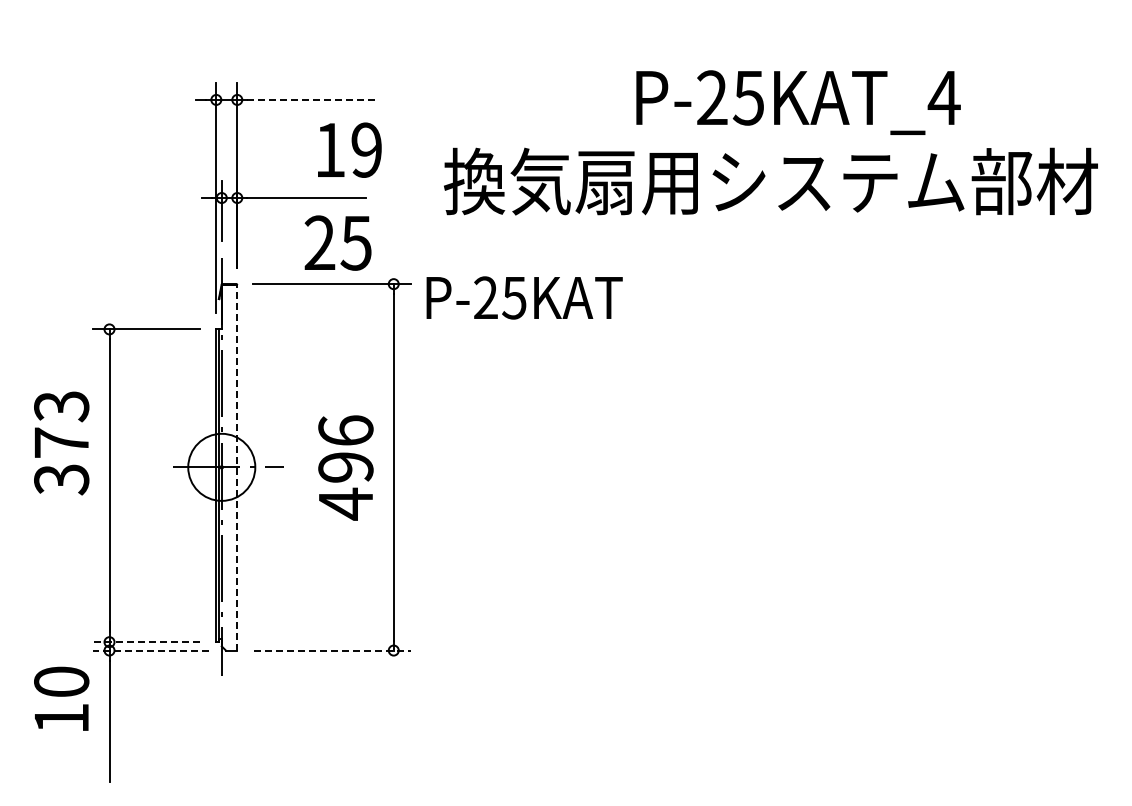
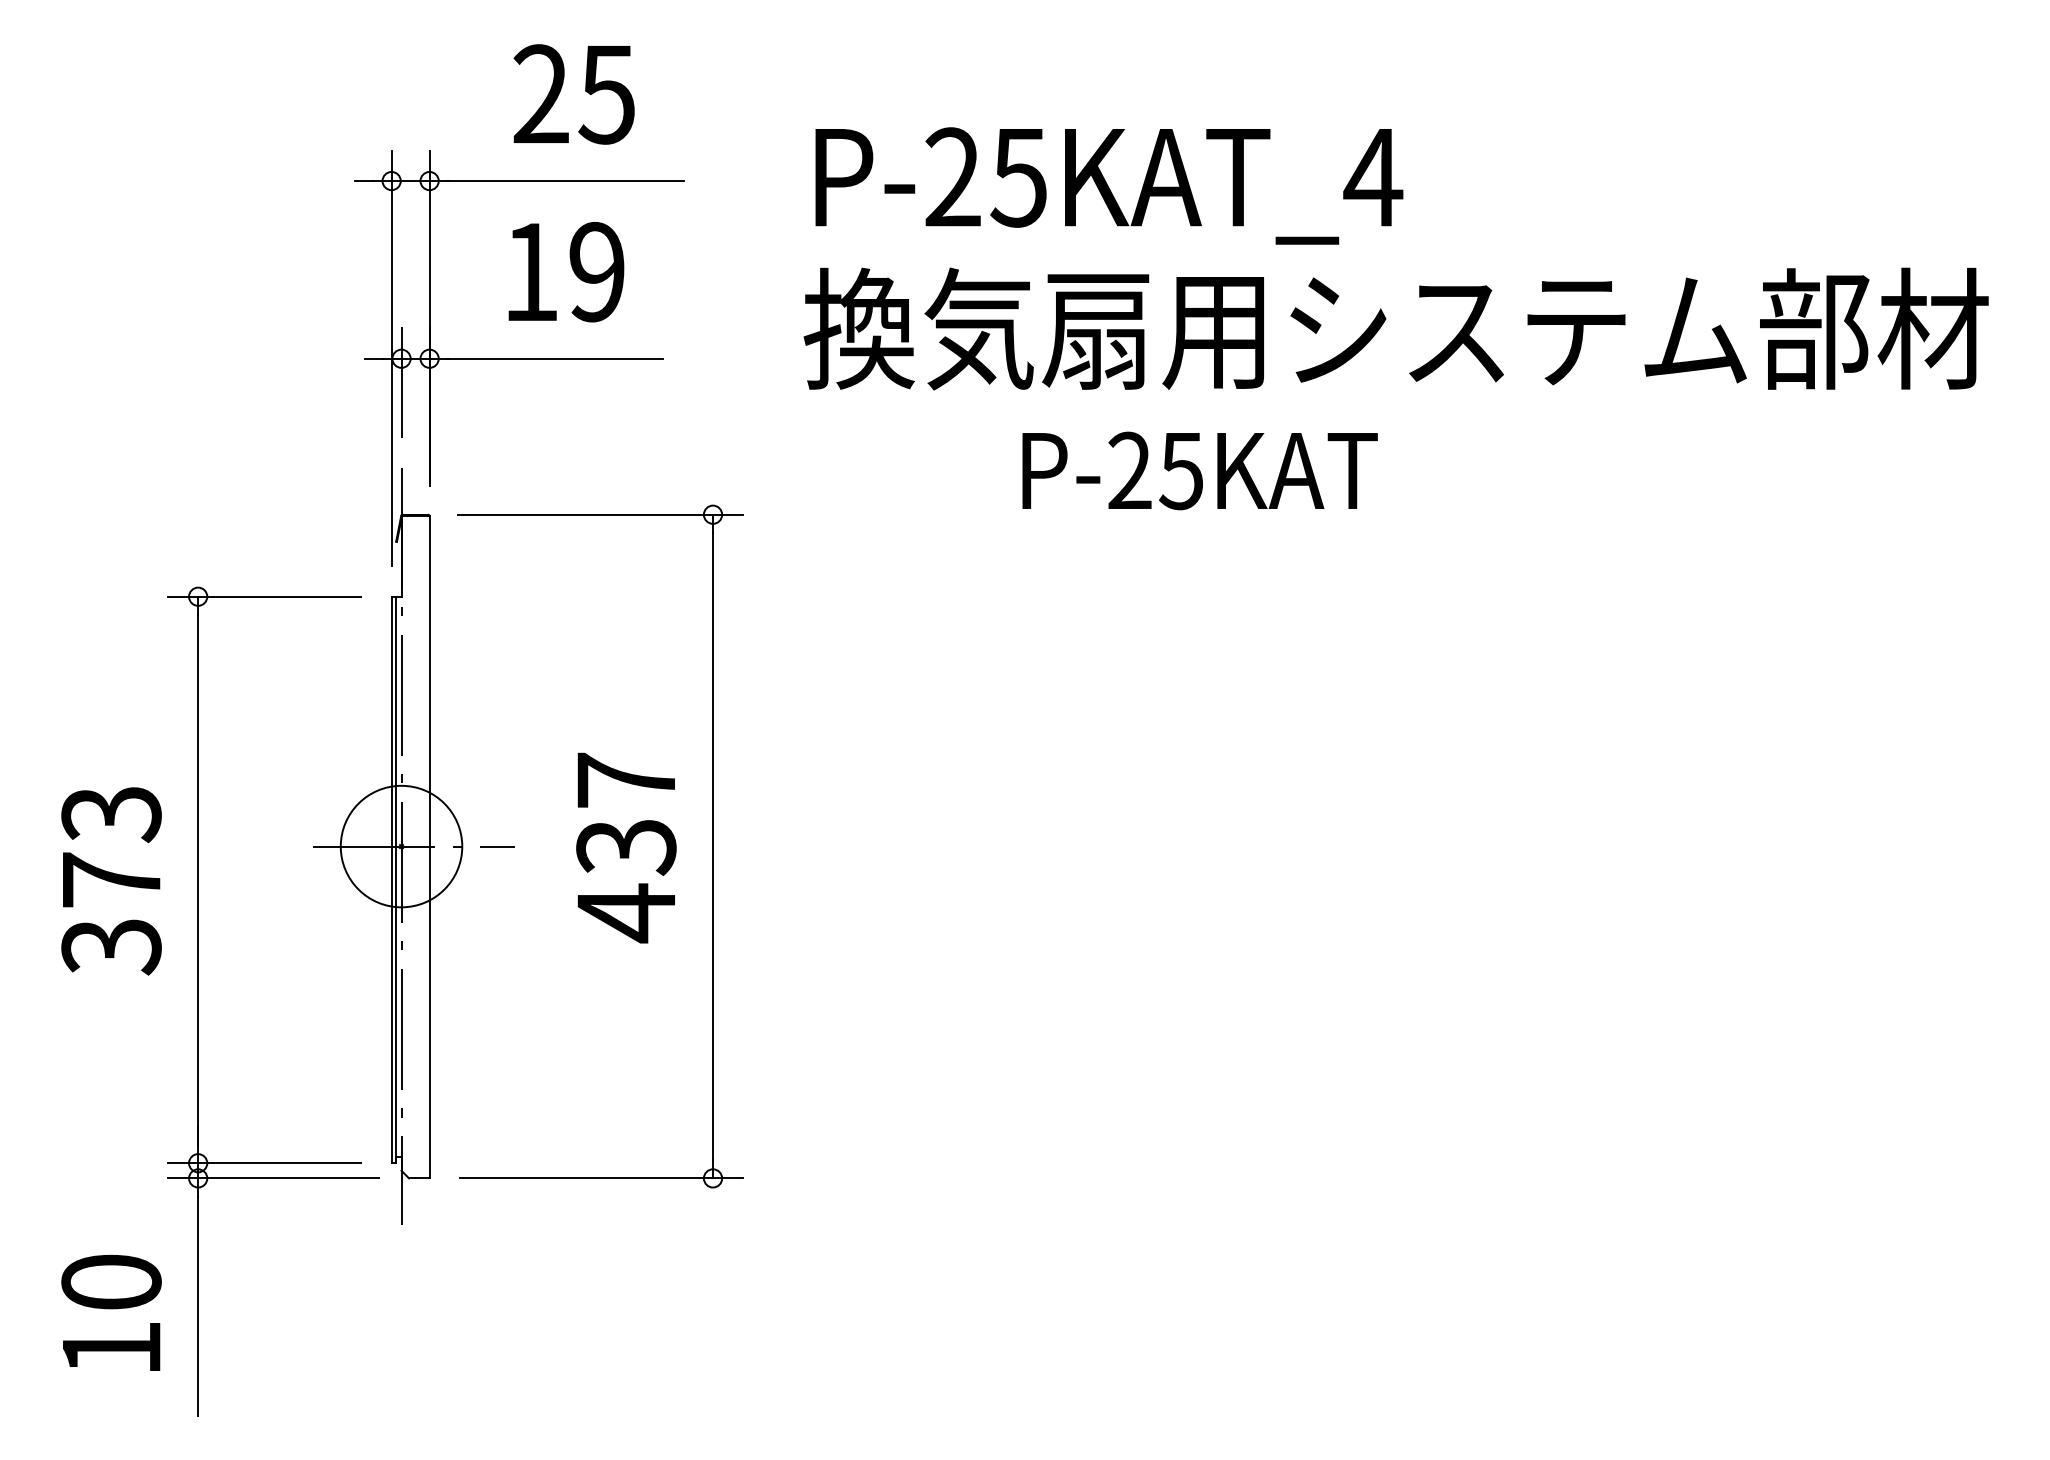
line: (312, 99) -> (565, 180), dashed -> solid
text: (798, 102) -> (1109, 185), moved
text: (349, 149) -> (565, 270), moved
text: (337, 242) -> (573, 93), moved
text: (524, 297) -> (1199, 470), moved
text: (61, 443) -> (111, 881), moved
text: (345, 449) -> (625, 814), 496 -> 437
line: (237, 467) -> (429, 846), dashed -> solid
line: (145, 642) -> (263, 1163), dashed -> solid
line: (150, 650) -> (272, 1178), dashed -> solid
line: (332, 650) -> (602, 1178), dashed -> solid
text: (61, 698) -> (111, 1312), moved

